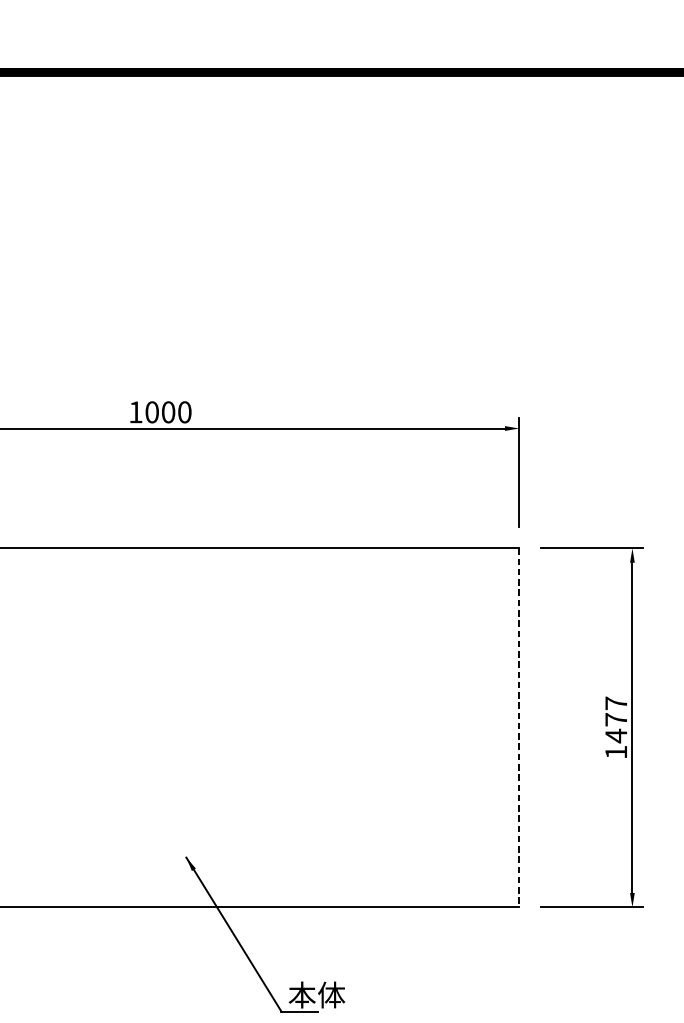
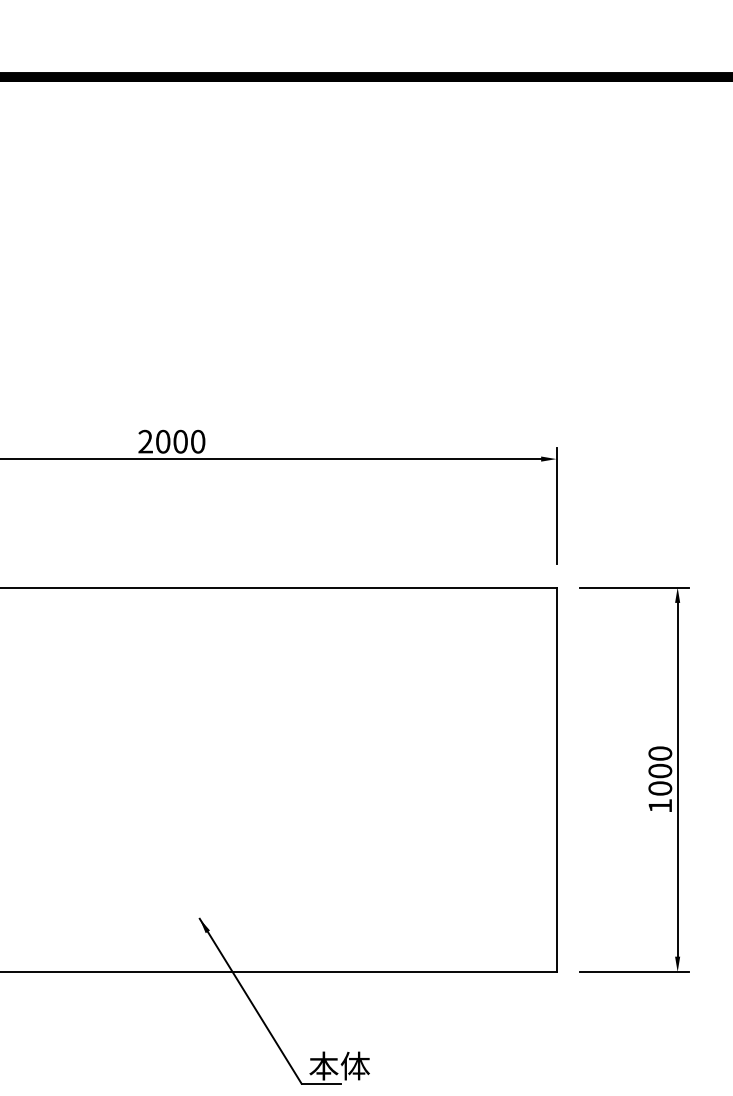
text: (135, 412) -> (145, 441), 1000 -> 2000
text: (616, 720) -> (660, 771), 1477 -> 1000
line: (519, 728) -> (556, 780), dashed -> solid

